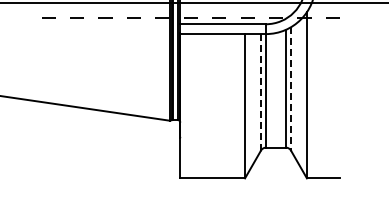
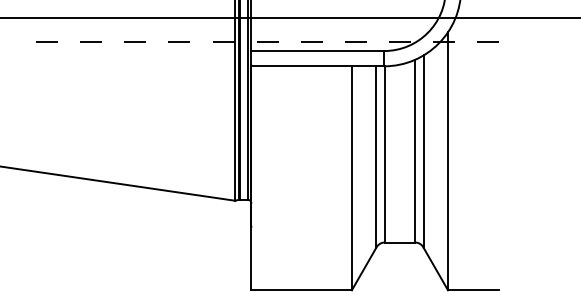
line: (291, 89) -> (424, 152), dashed -> solid
line: (260, 92) -> (375, 156), dashed -> solid

